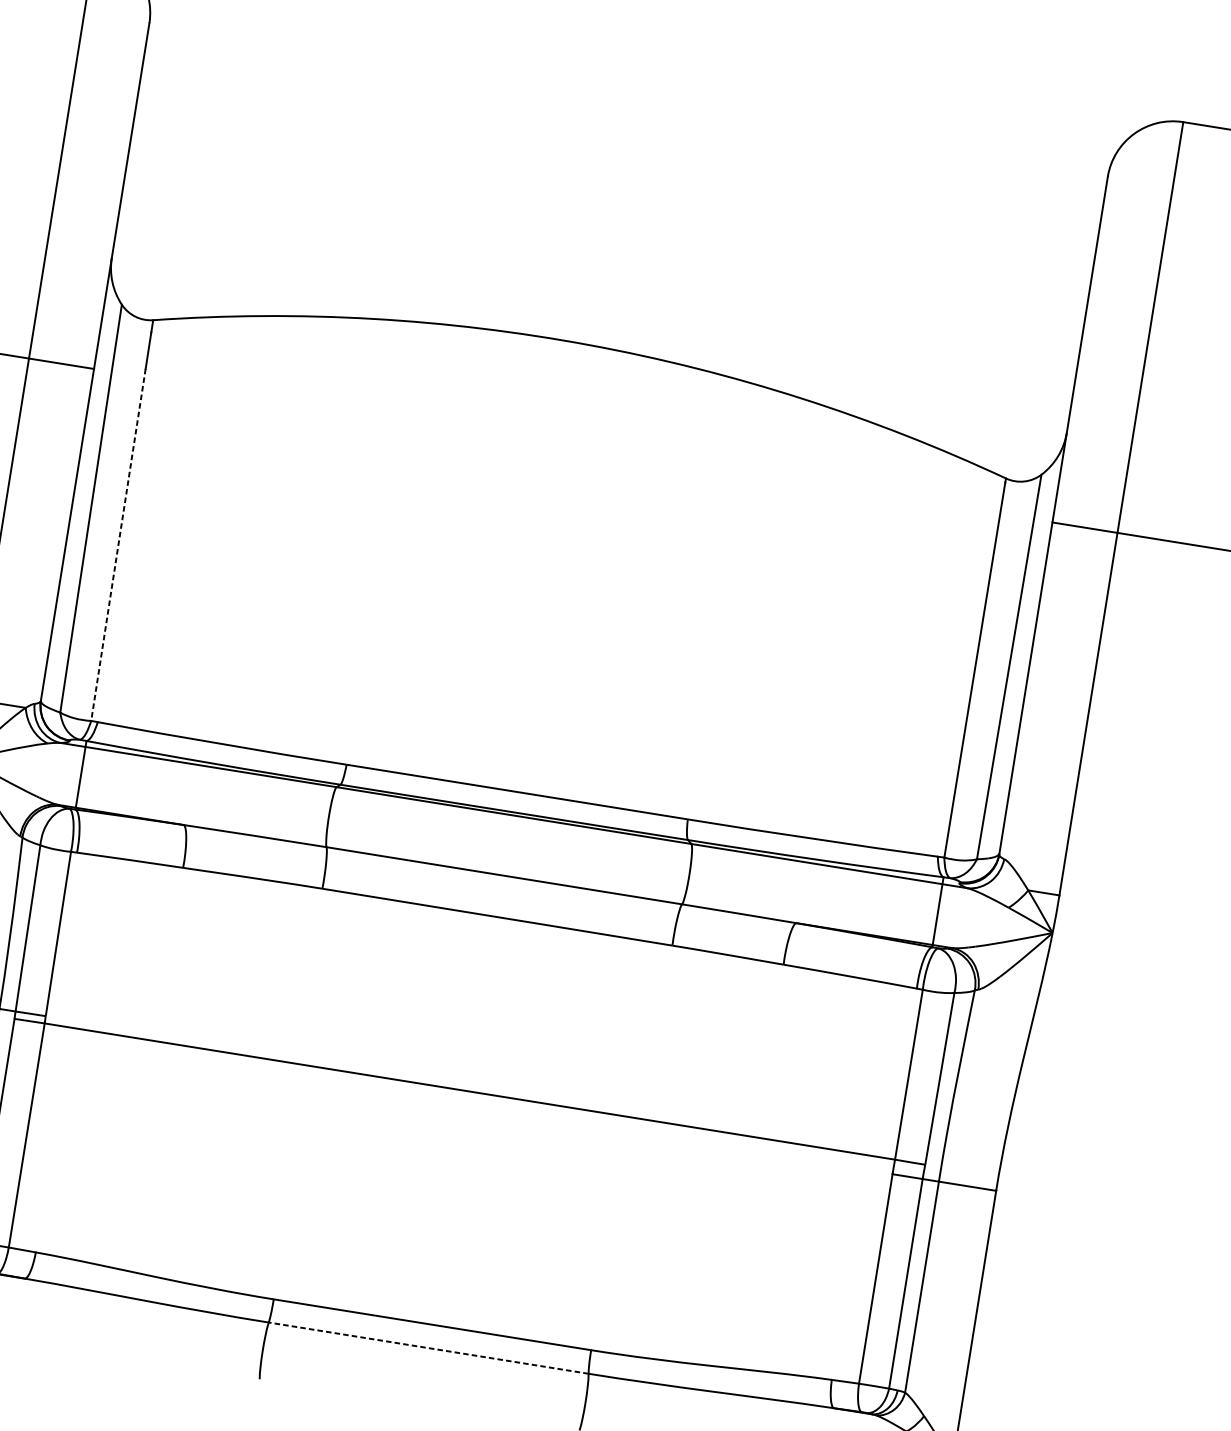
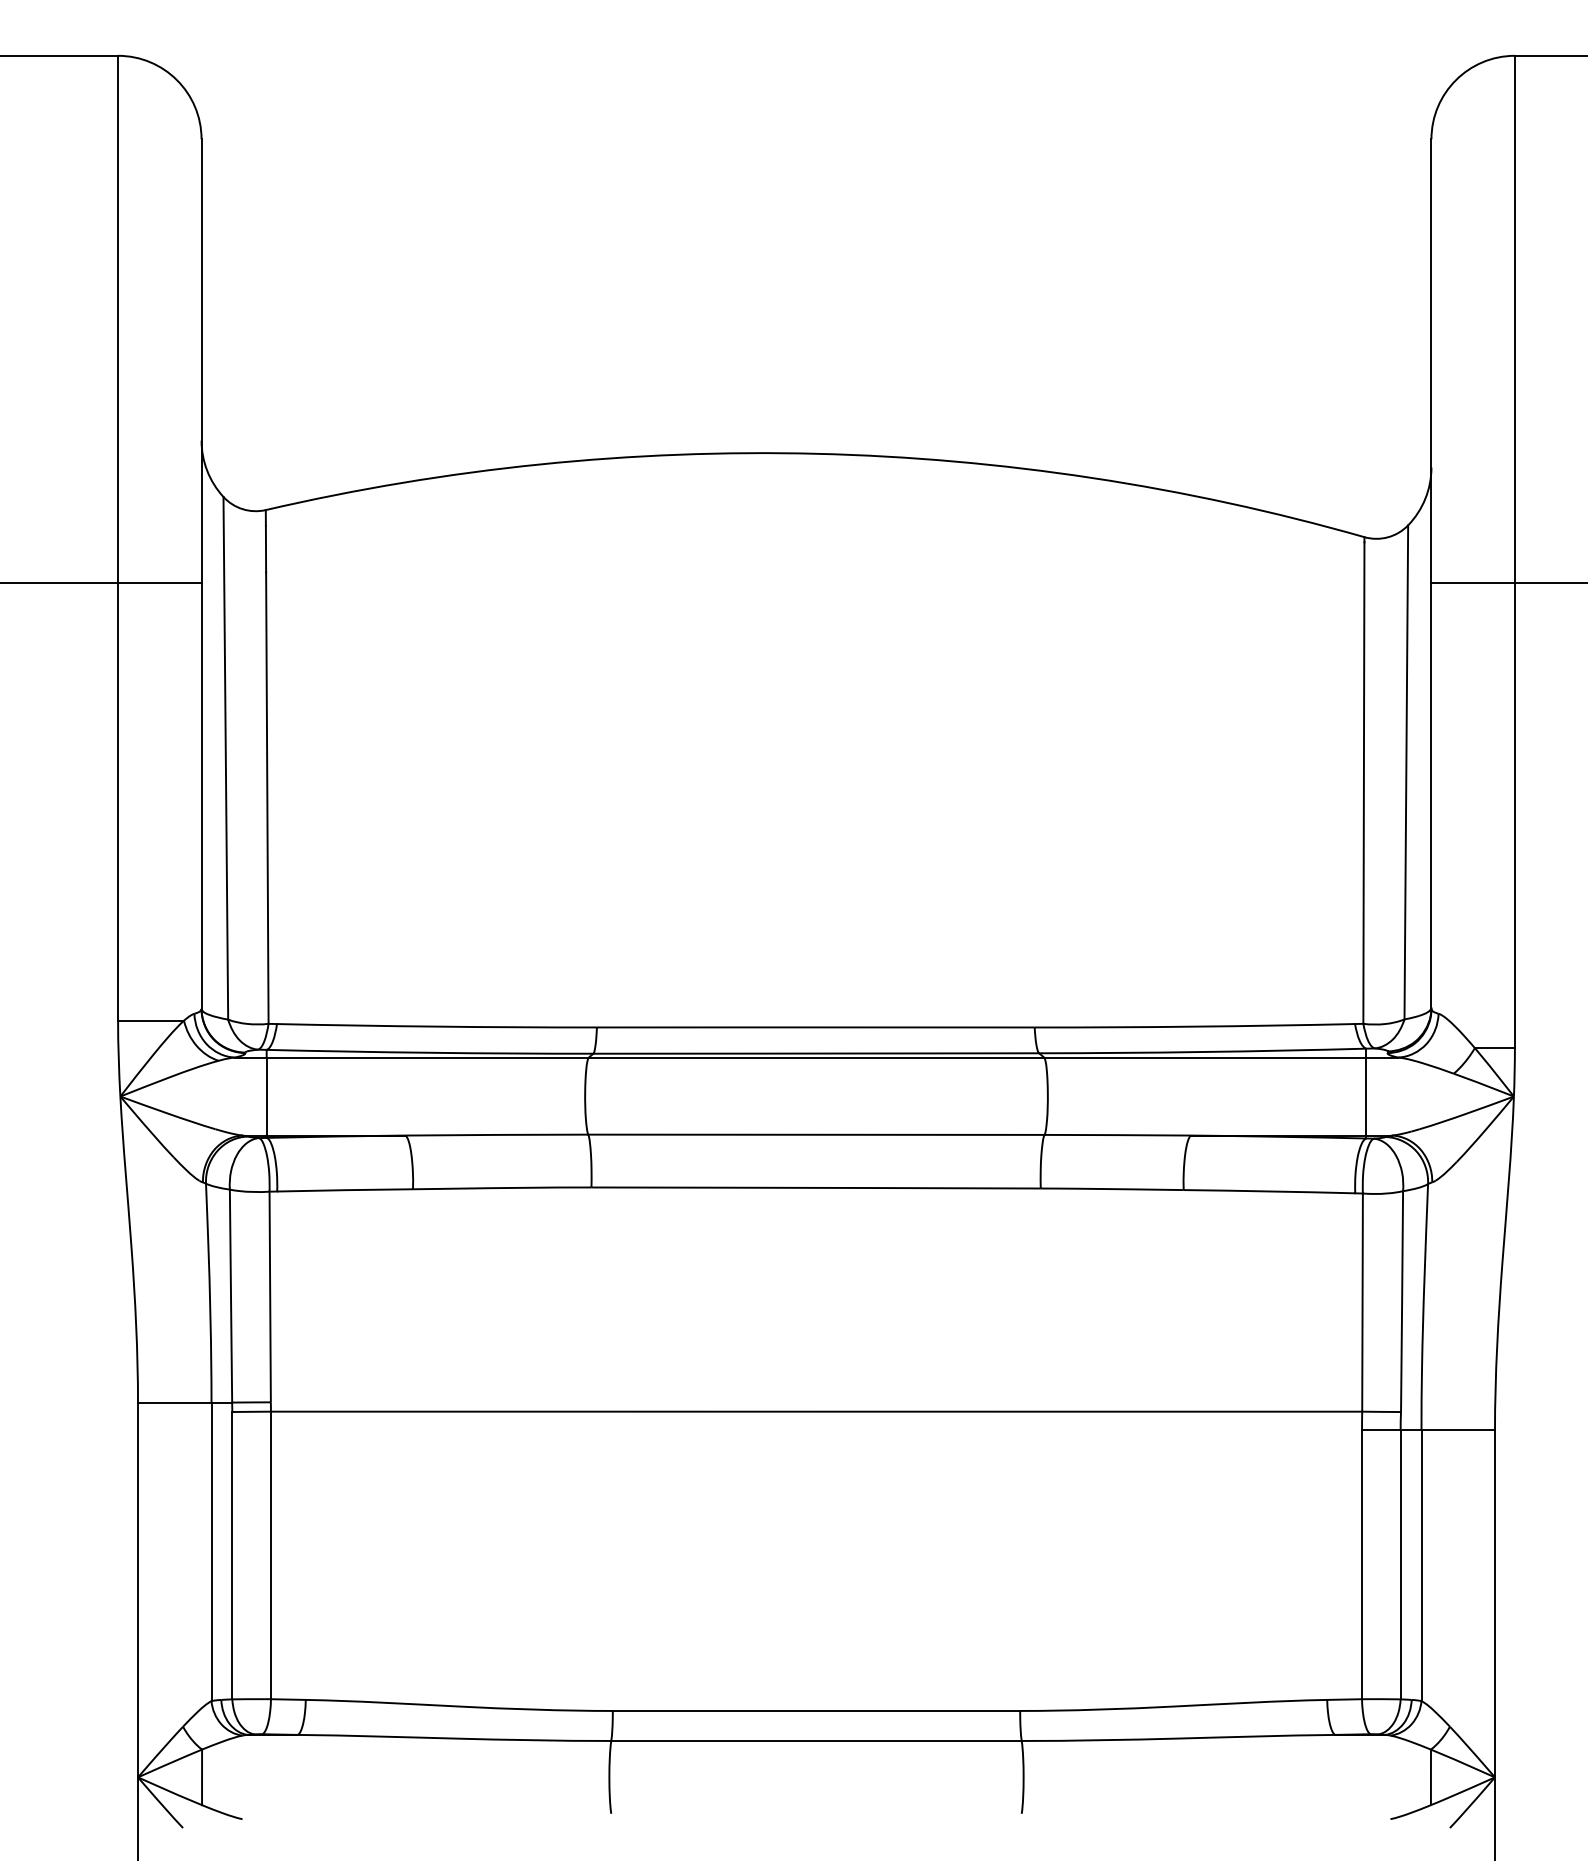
line: (118, 545) -> (267, 798), dashed -> solid
line: (428, 1347) -> (816, 1740), dashed -> solid

